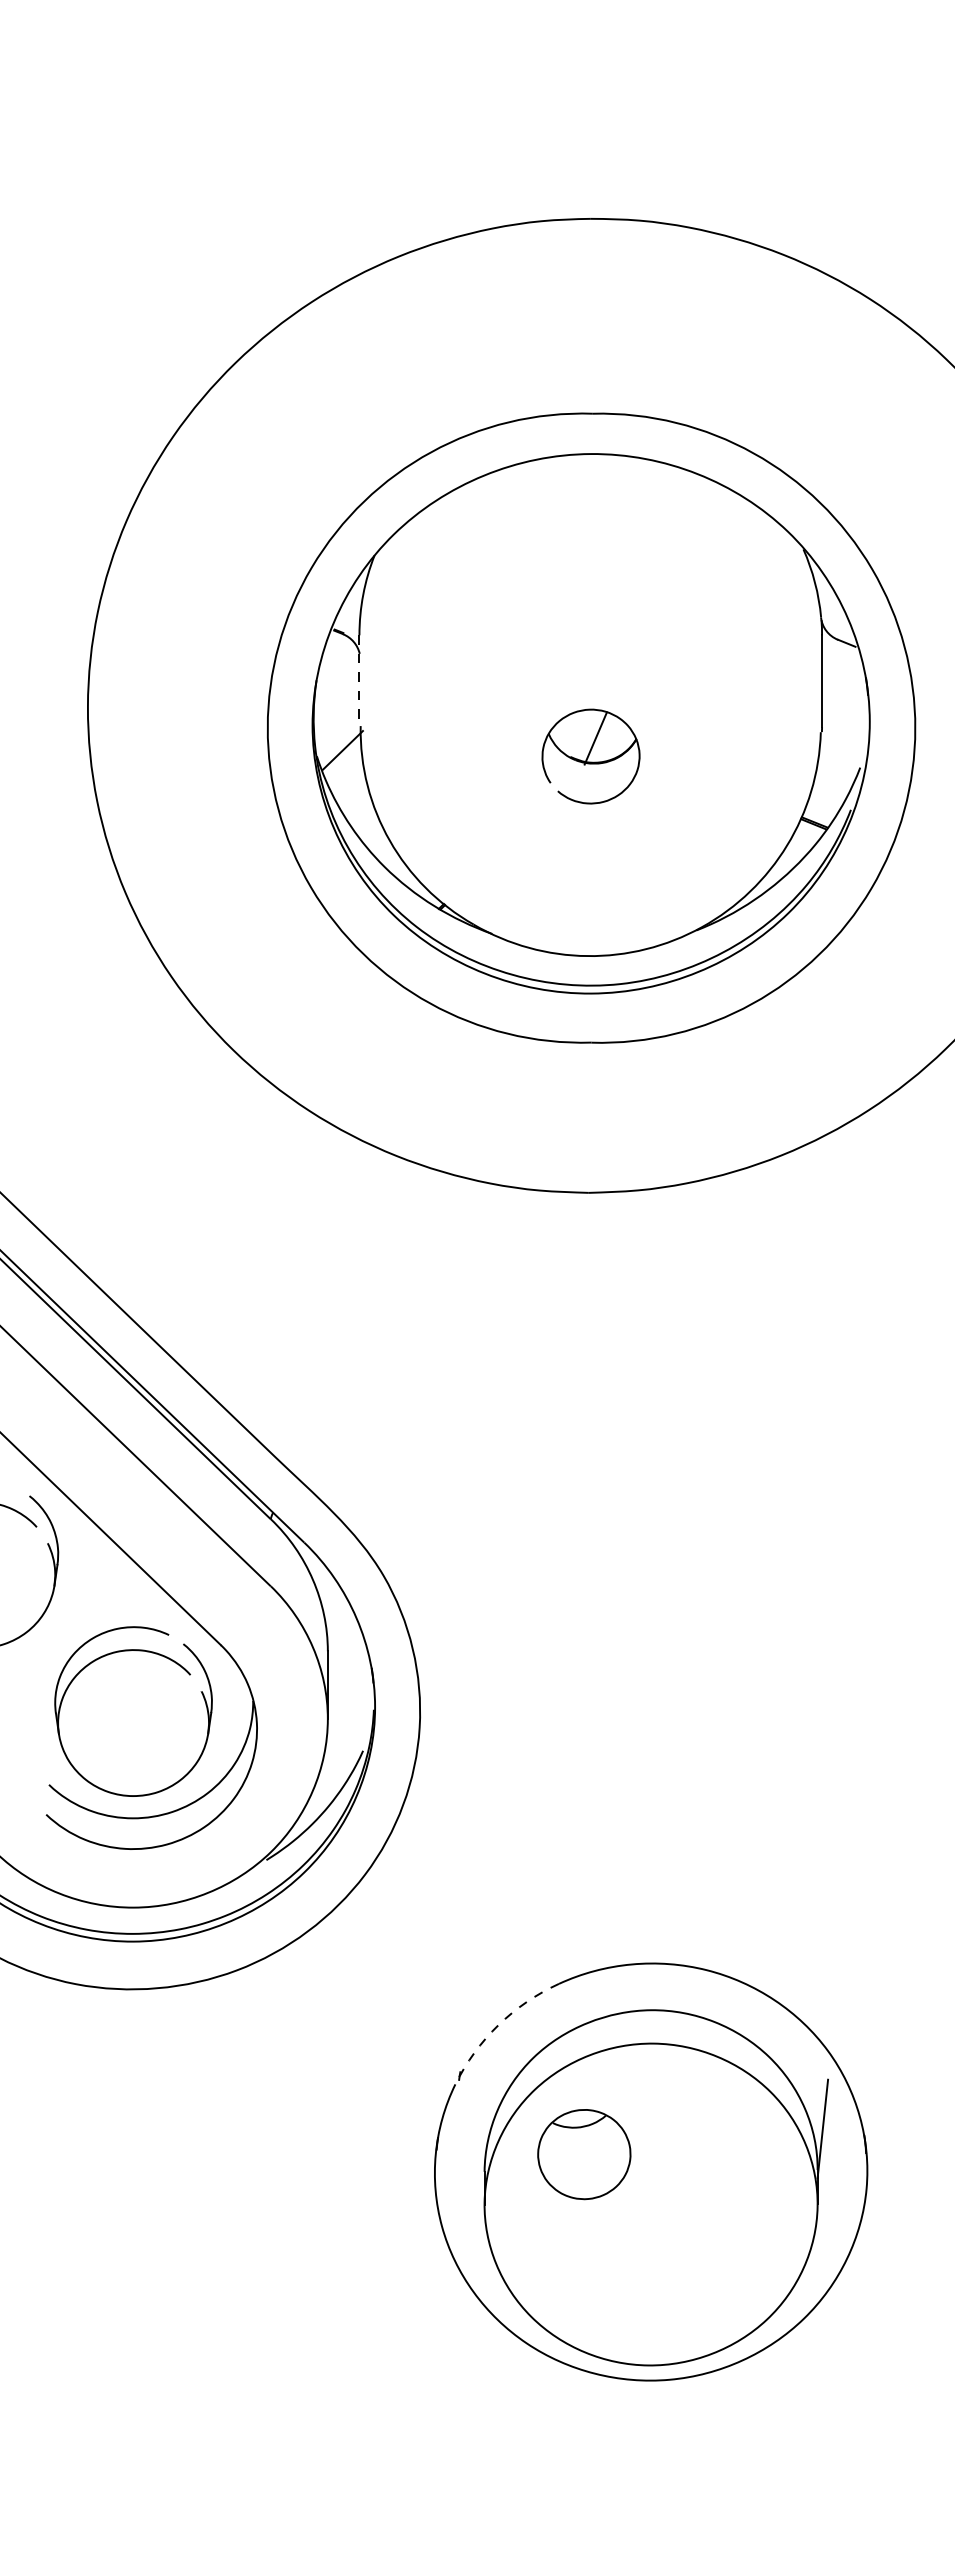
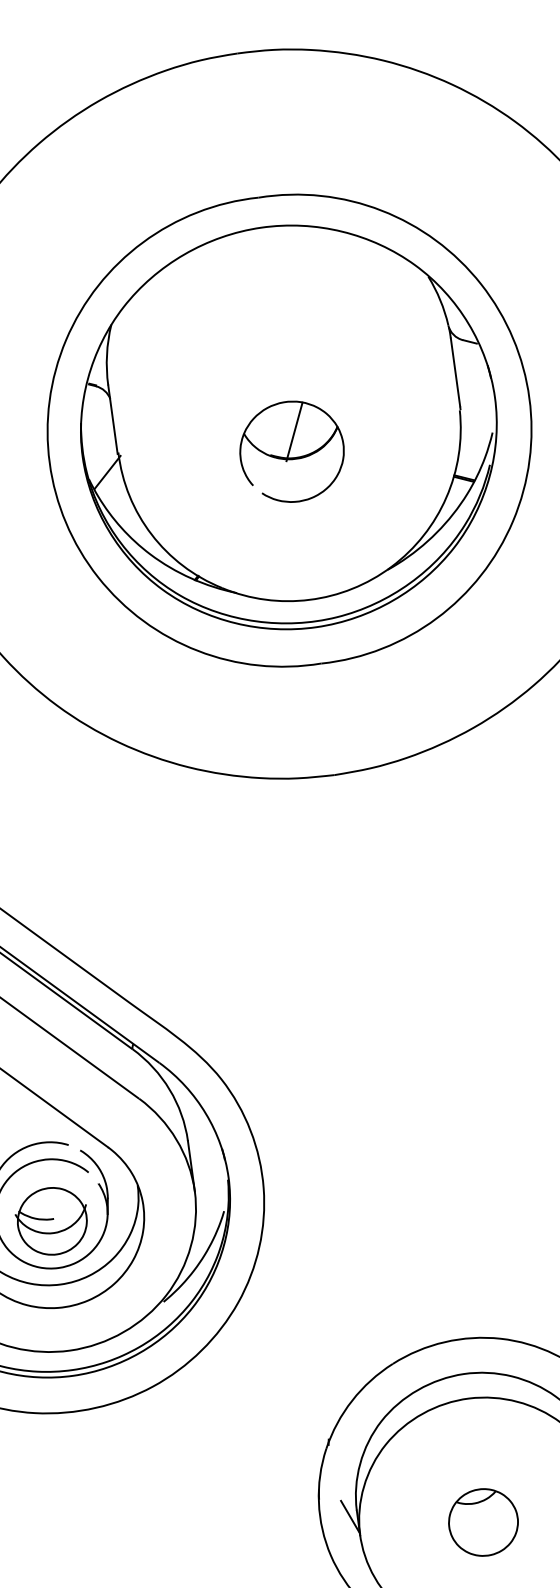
line: (359, 682) -> (113, 420), dashed -> solid
part: (590, 756) -> (291, 451), size x1.43
part: (133, 1732) -> (52, 1220), added
arc: (498, 2025) -> (352, 1400), dashed -> solid
part: (584, 2154) -> (483, 1522), moved
line: (474, 2179) -> (350, 1517), added

